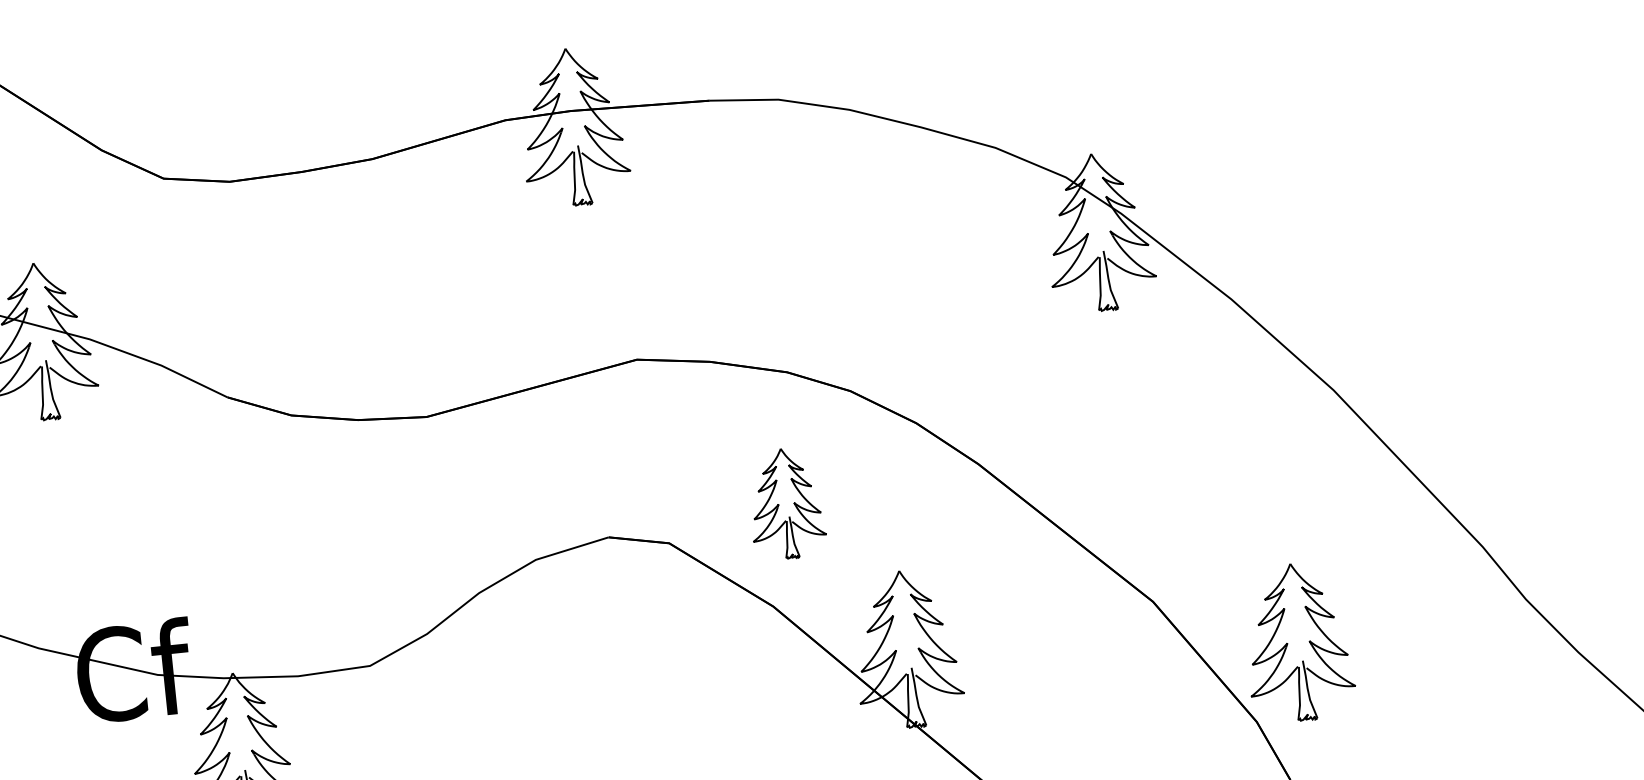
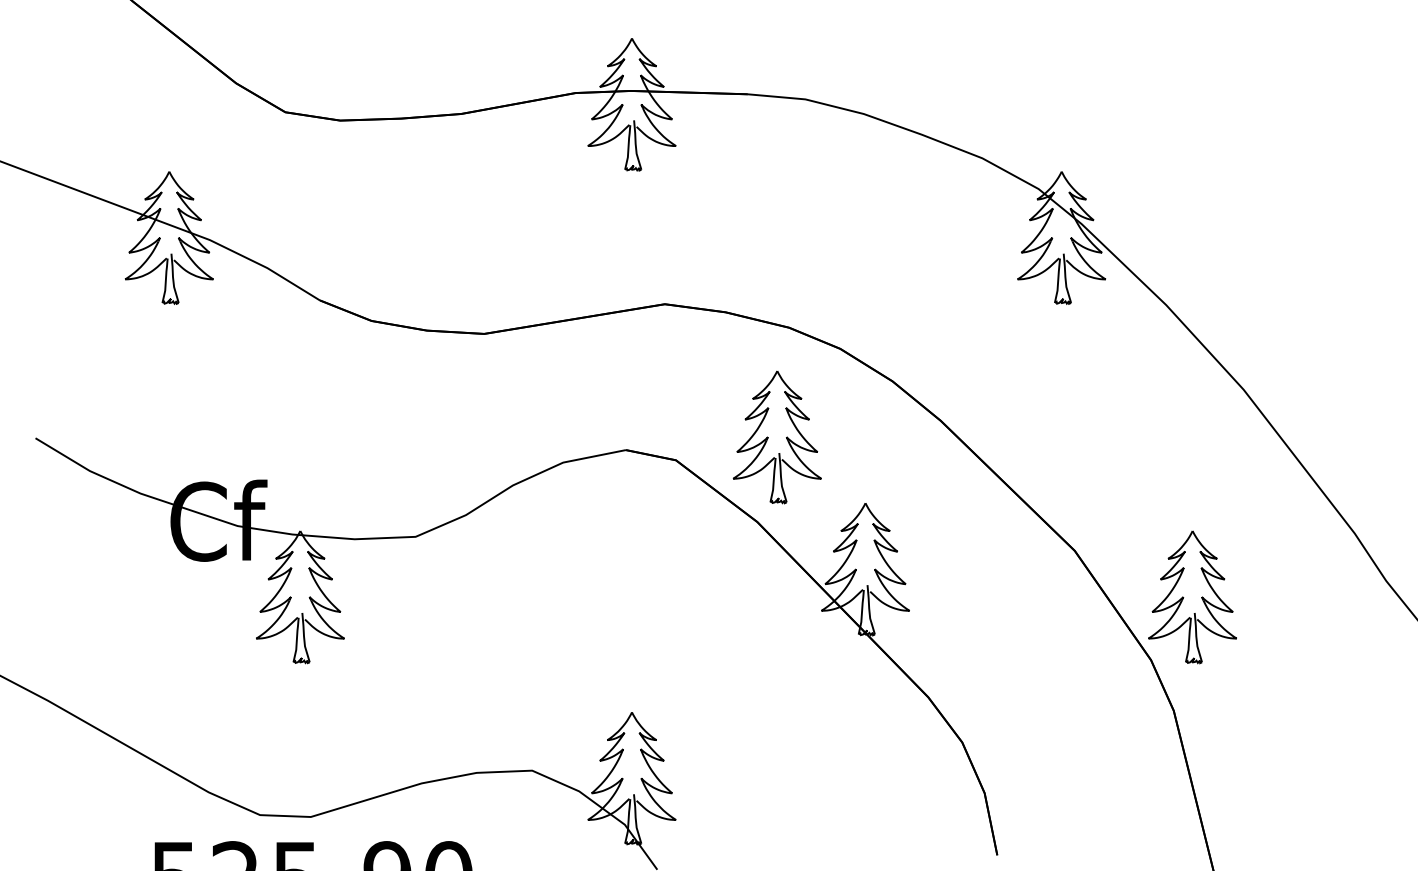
part: (785, 503) -> (776, 437), size x1.43

